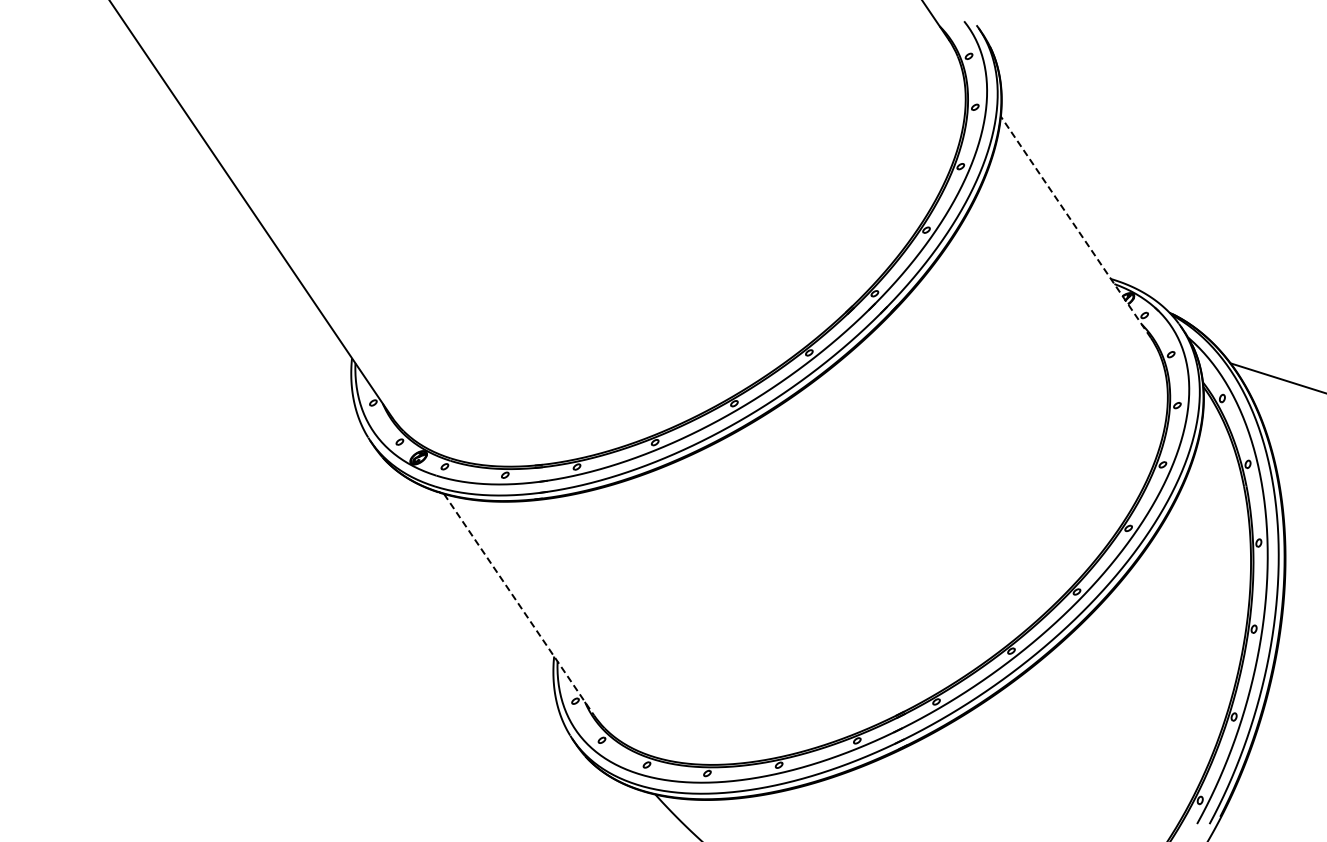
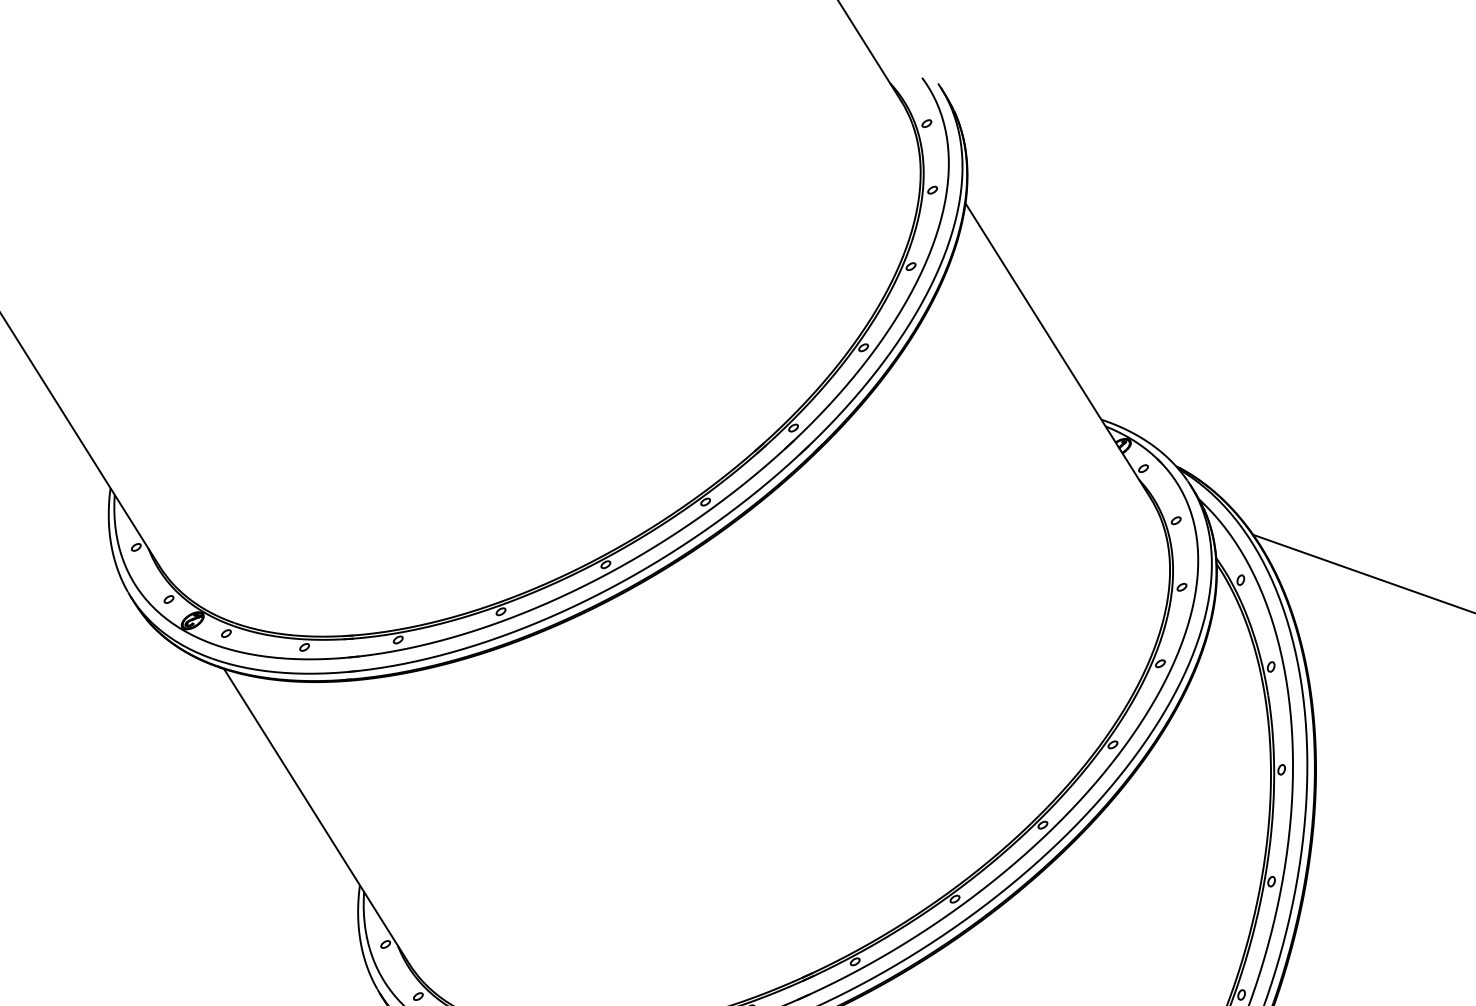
line: (1075, 227) -> (1057, 351), dashed -> solid
line: (519, 604) -> (317, 816), dashed -> solid

